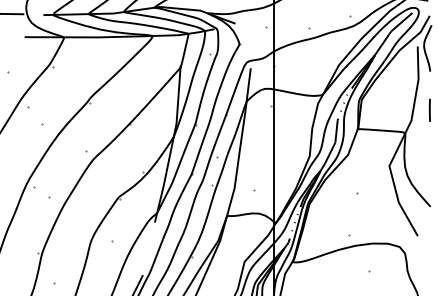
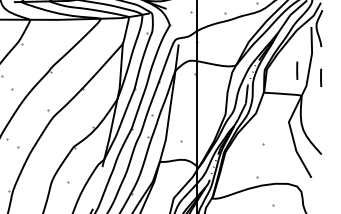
line: (399, 100) -> (296, 70), added

